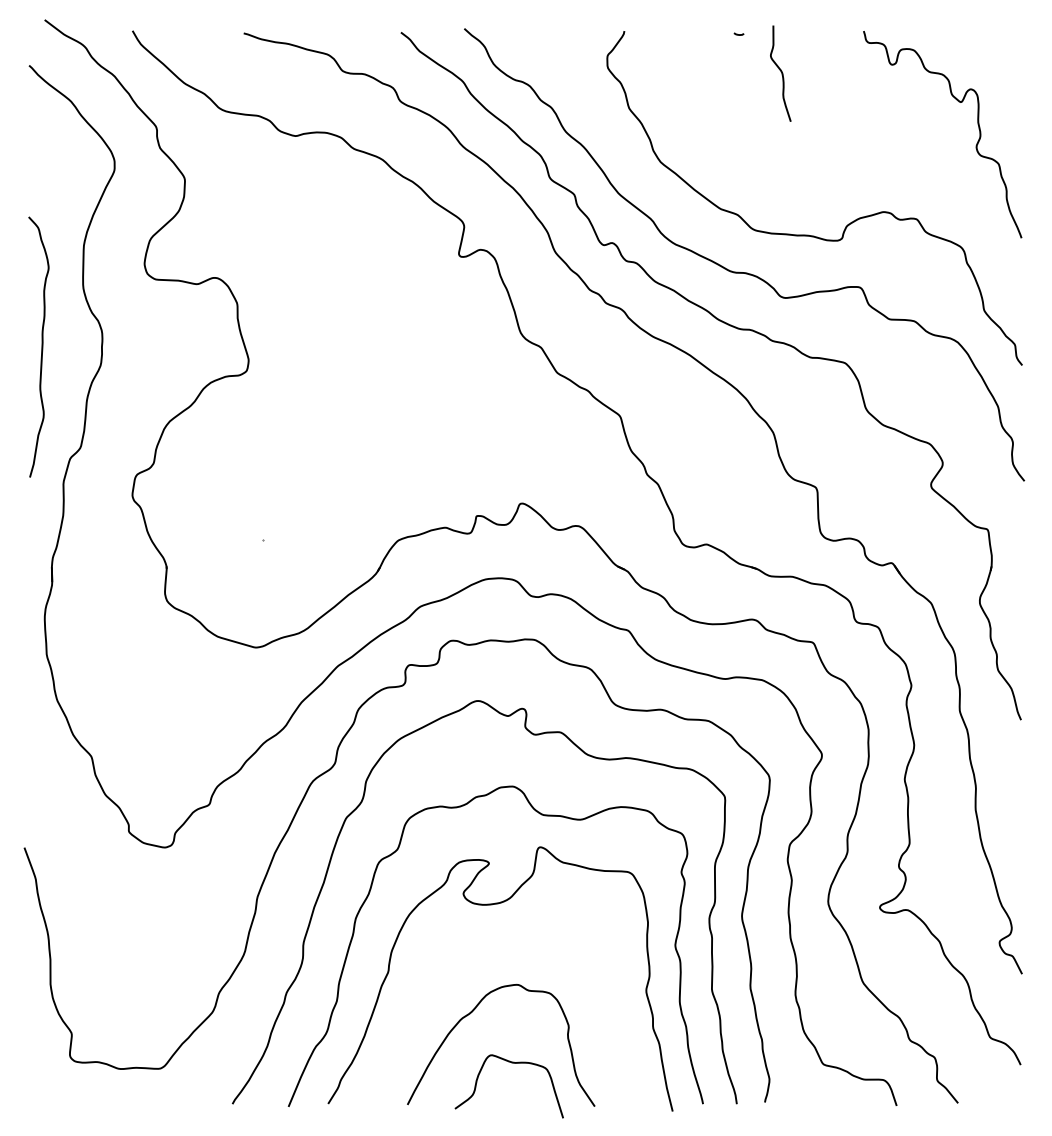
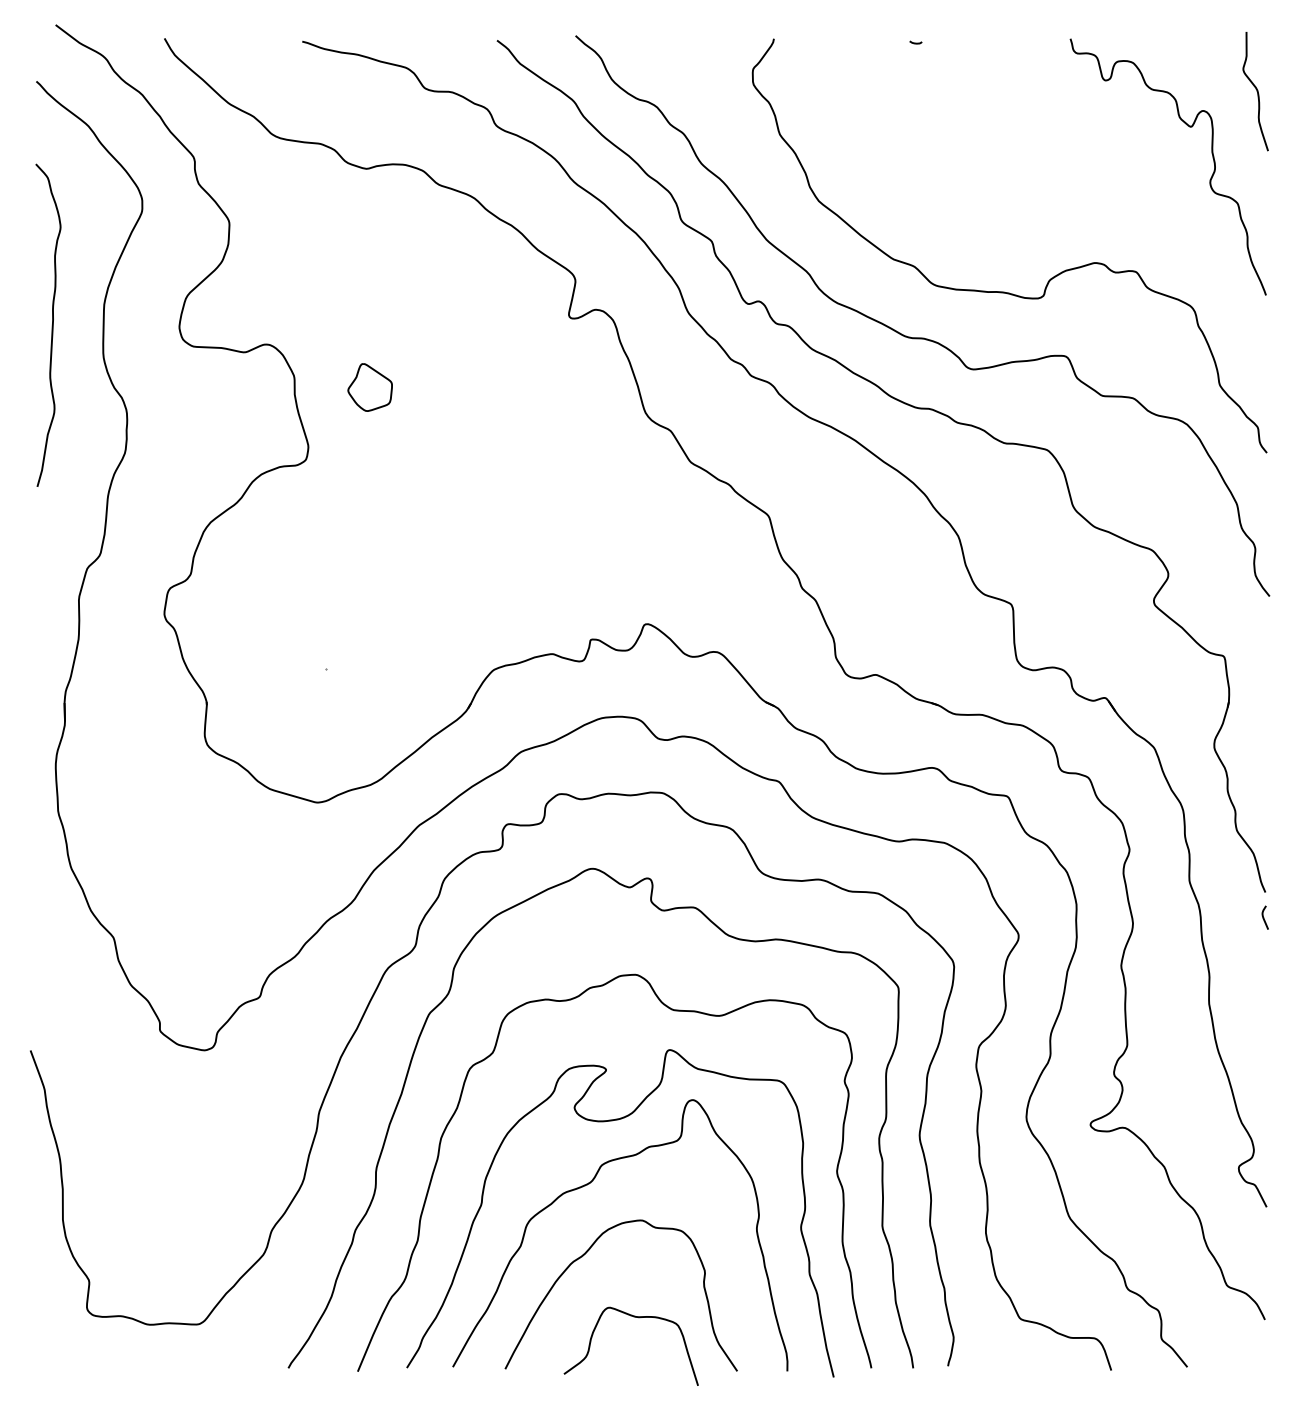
curve: (781, 73) -> (1256, 91), moved
part: (297, 312) -> (369, 387), added
curve: (41, 347) -> (51, 325), moved
curve: (1020, 740) -> (1264, 917), added
curve: (475, 955) -> (589, 1184), added

